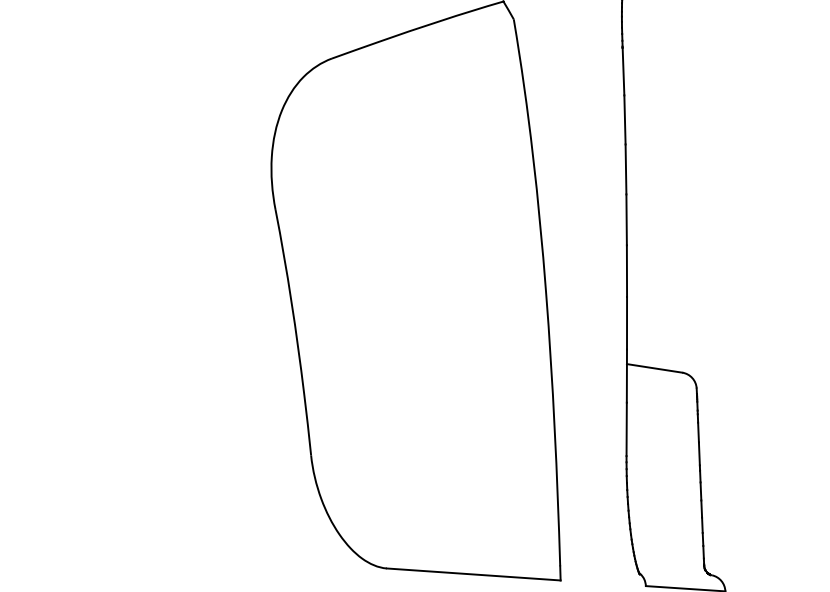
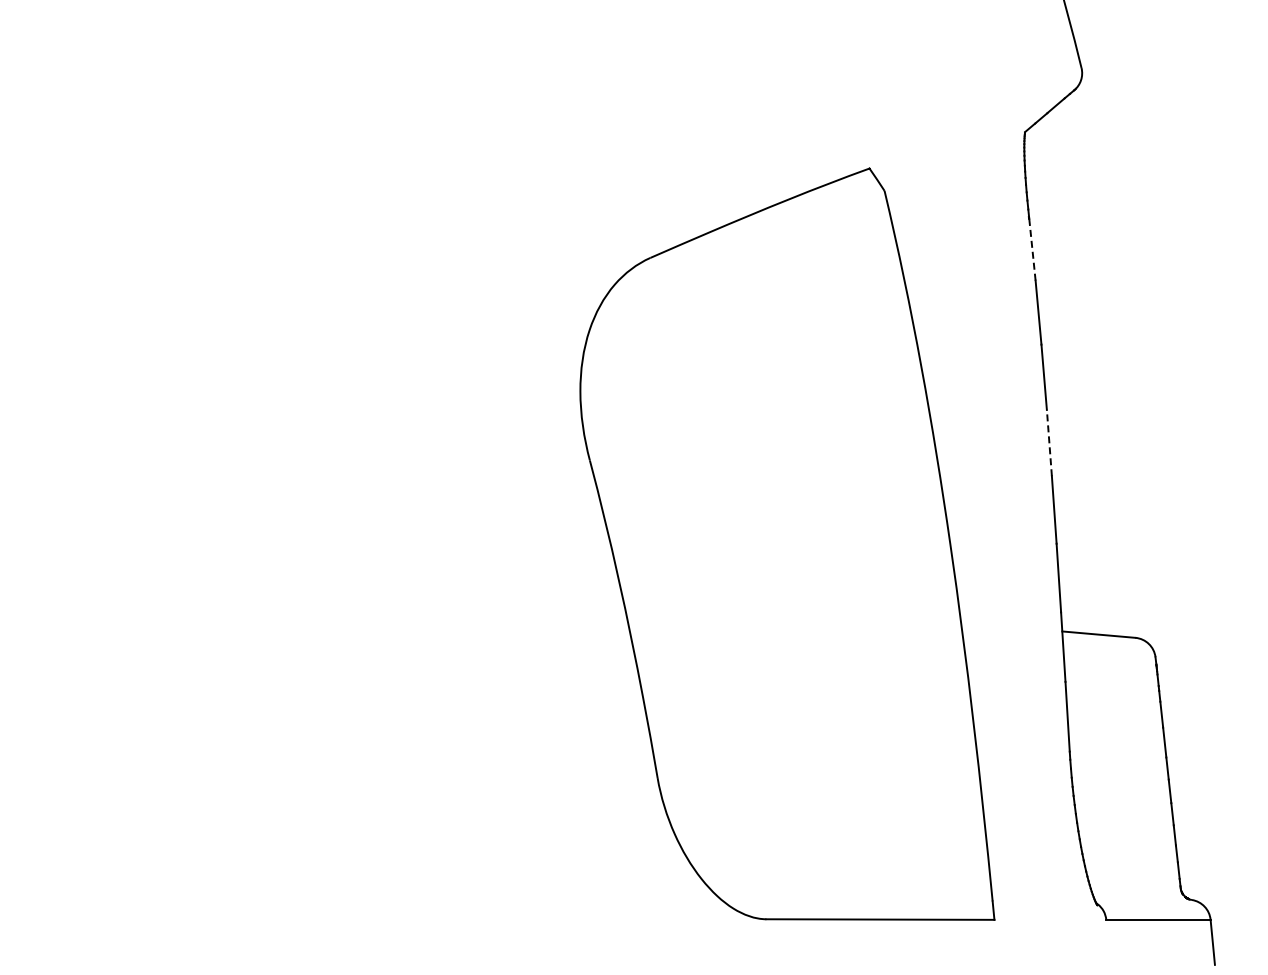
line: (623, 71) -> (1032, 249), solid -> dashed
line: (626, 219) -> (1049, 442), solid -> dashed

